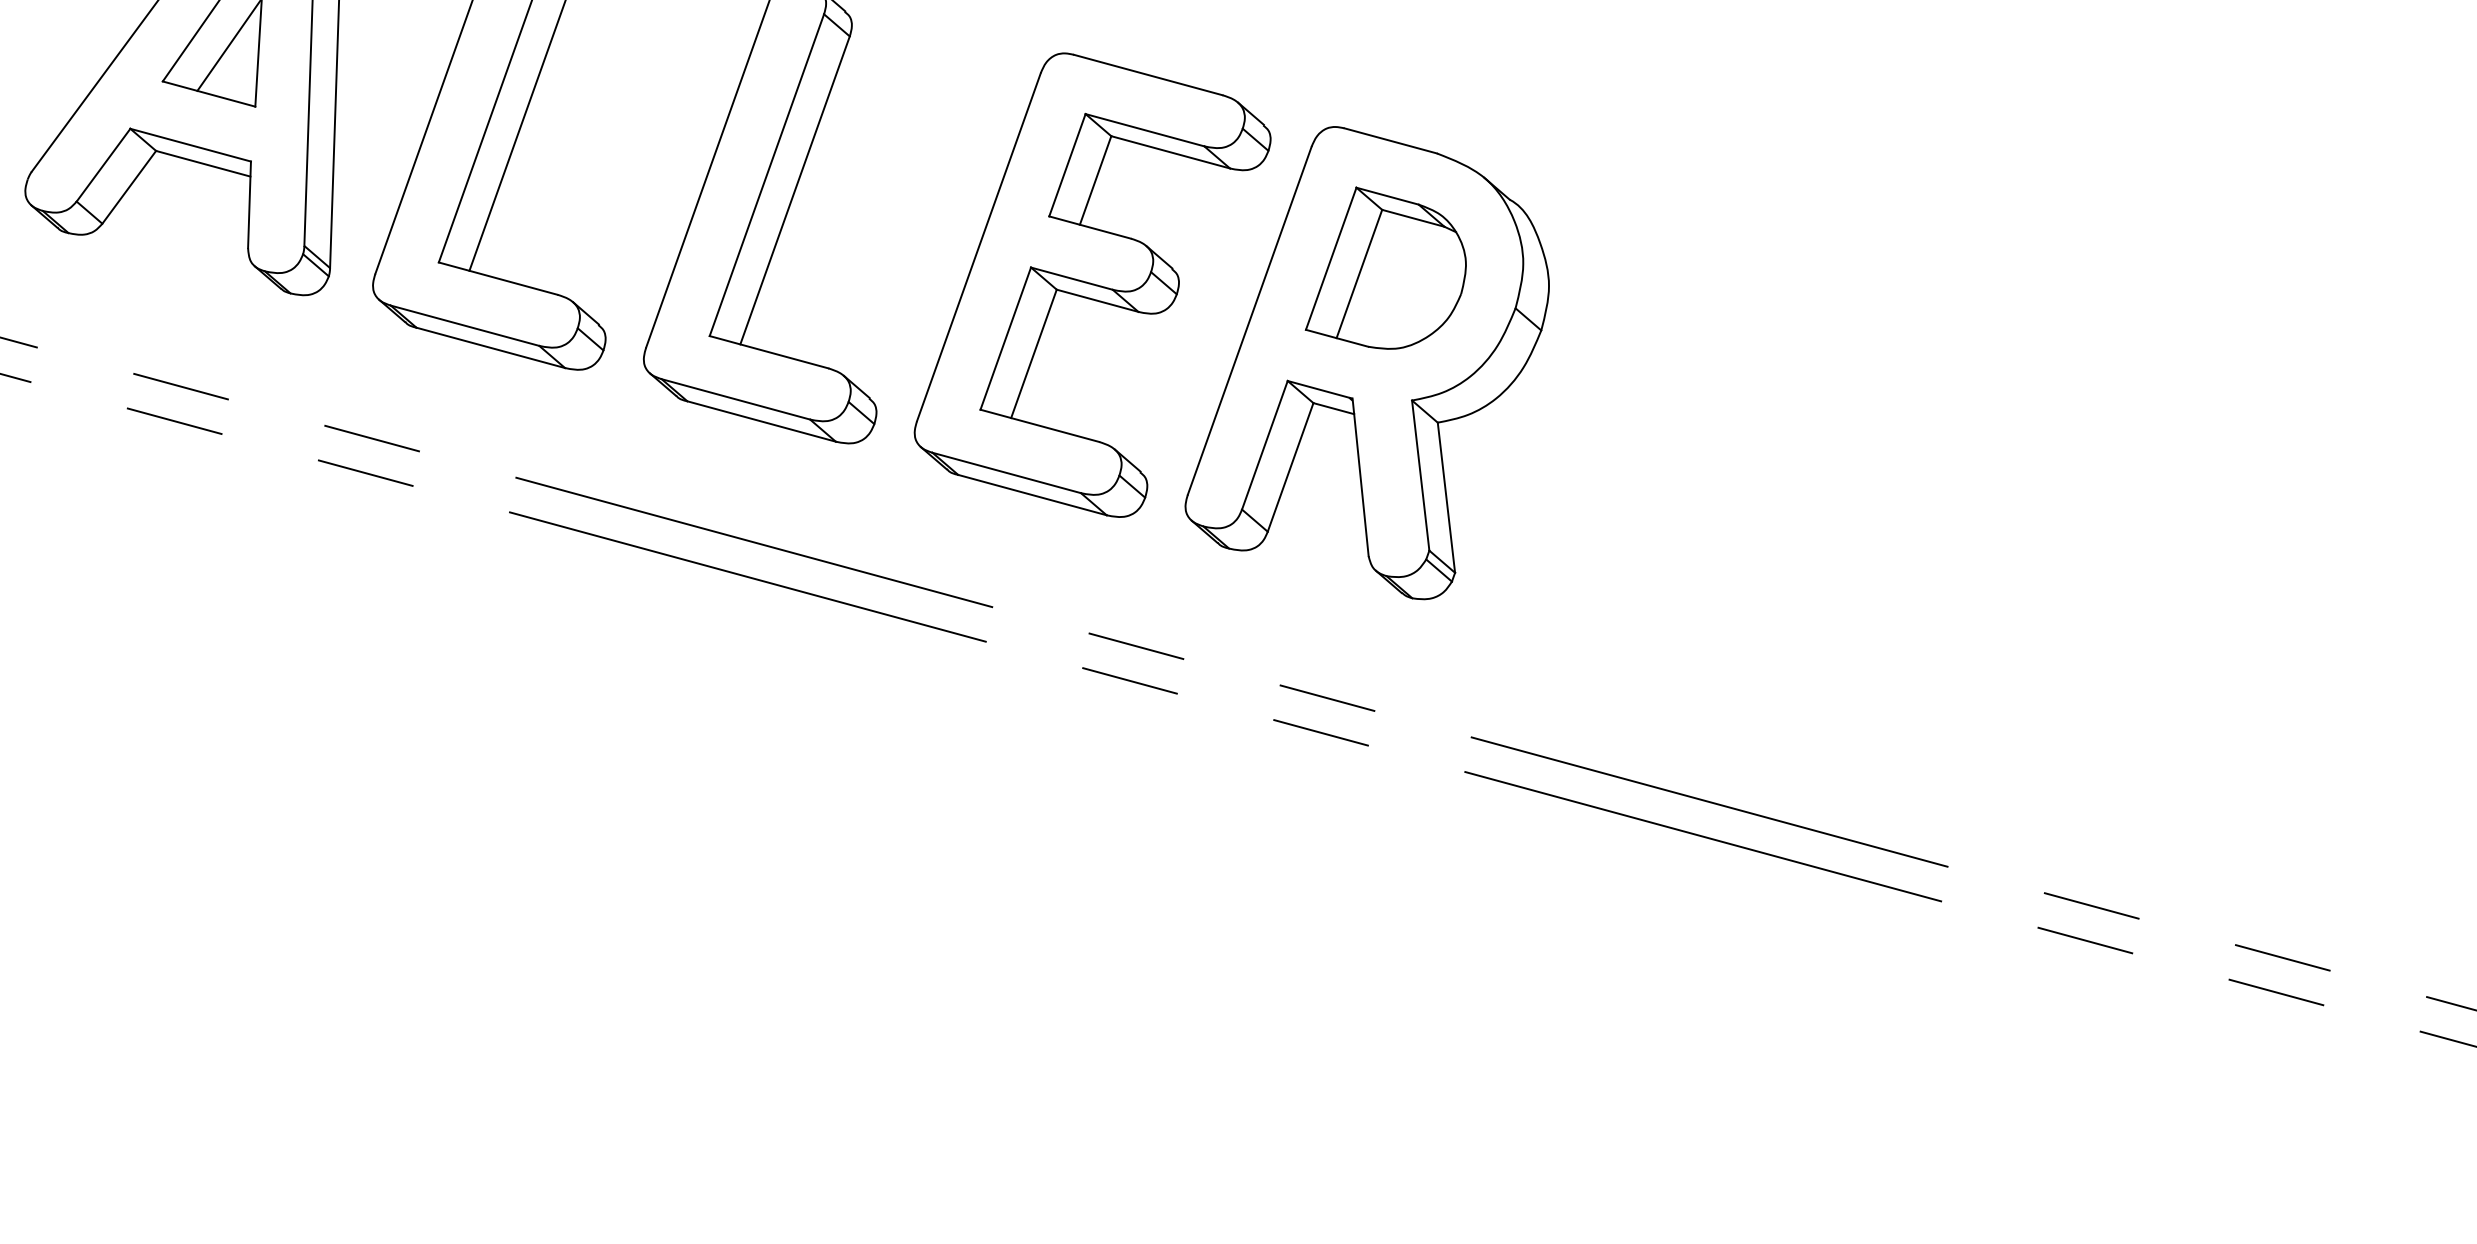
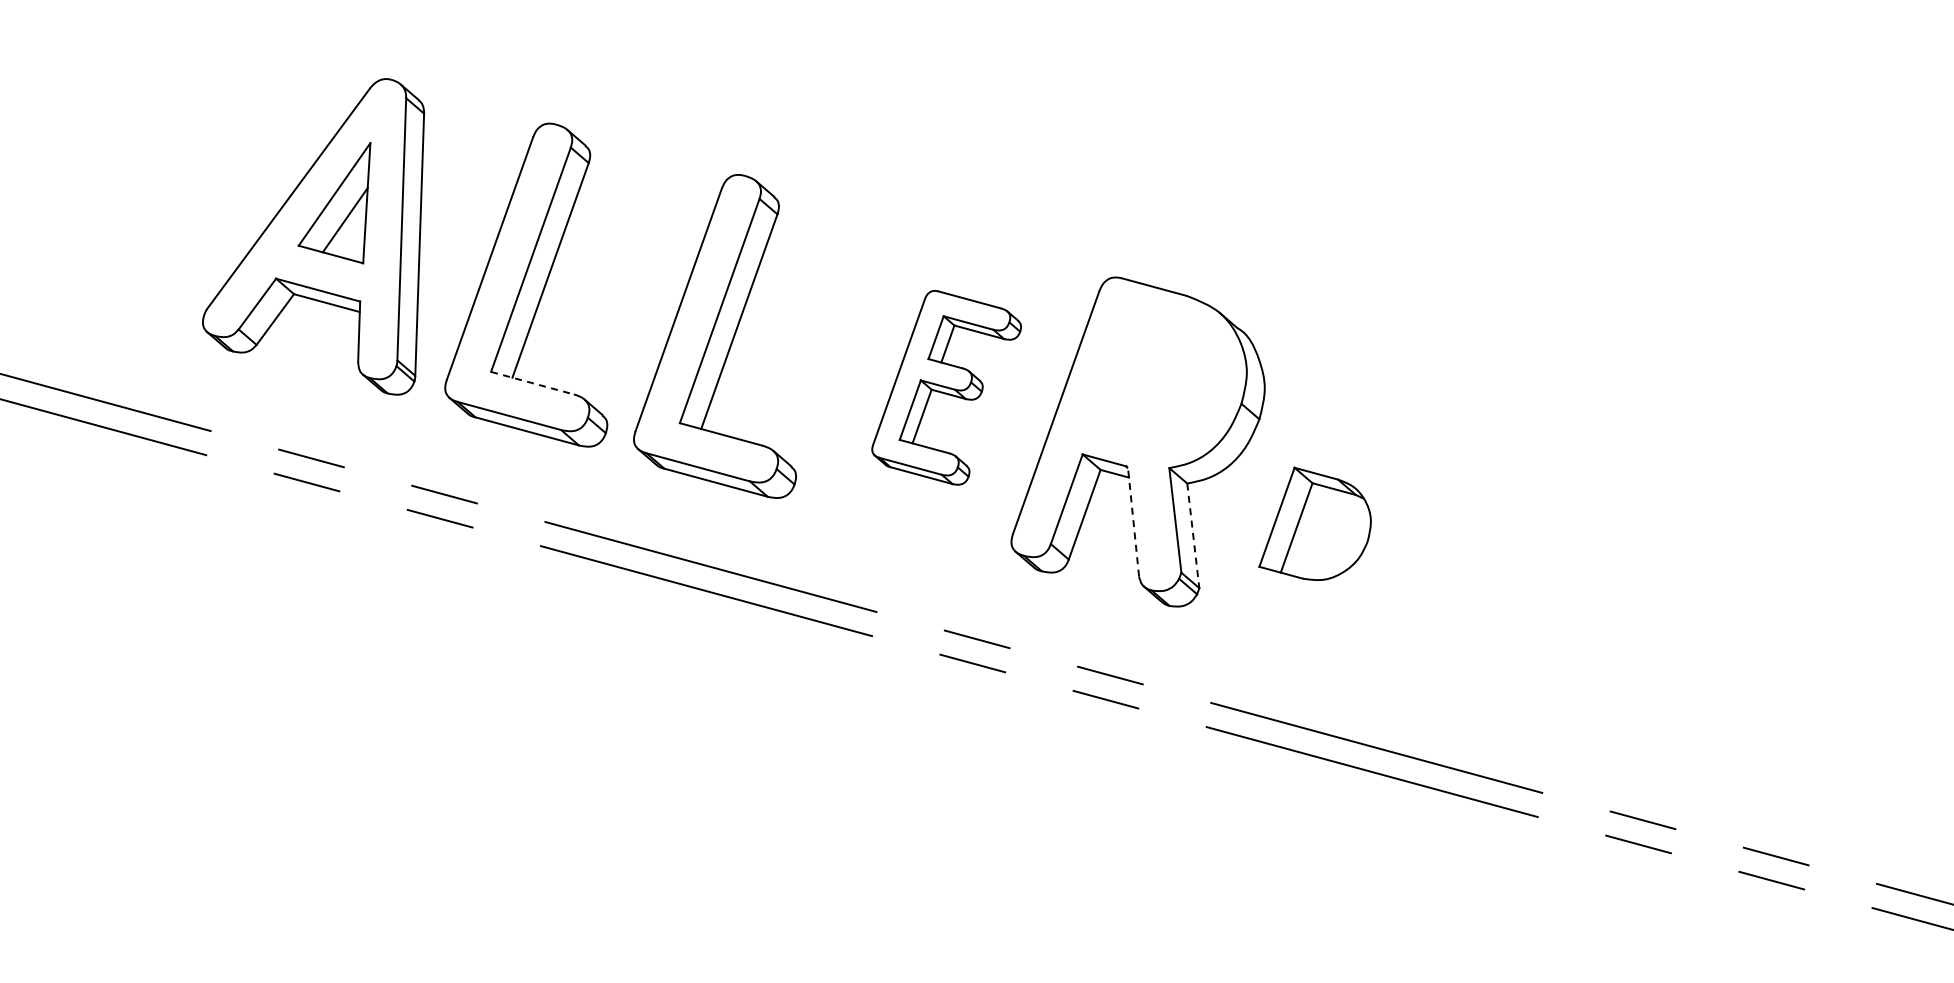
part: (1385, 267) -> (1314, 523), moved
line: (498, 279) -> (532, 383), solid -> dashed
part: (1092, 284) -> (946, 387), size x0.6
line: (1360, 477) -> (1133, 521), solid -> dashed
line: (1446, 497) -> (1193, 535), solid -> dashed

